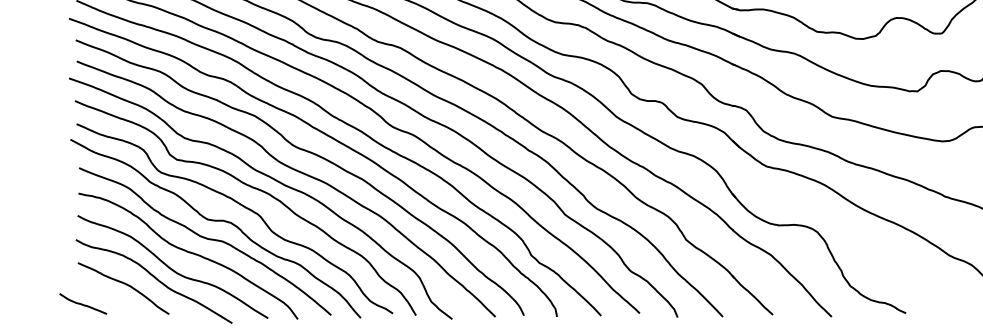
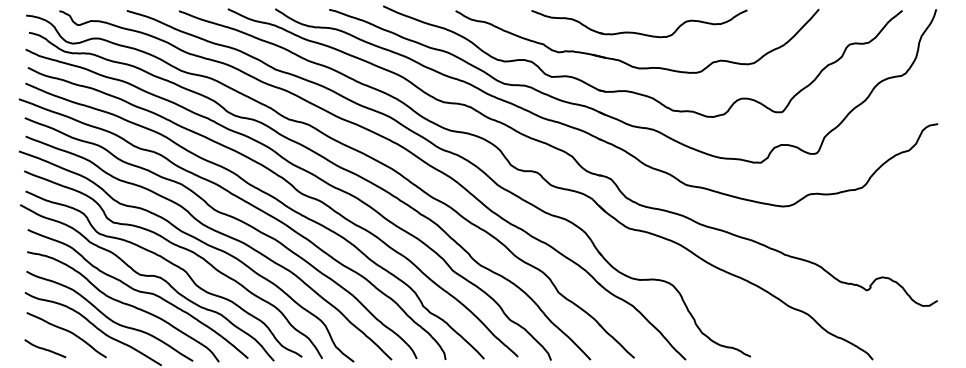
curve: (83, 303) -> (45, 348), moved

